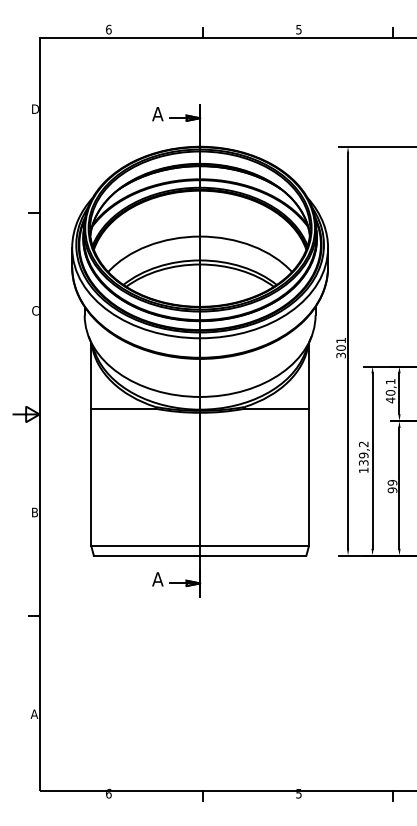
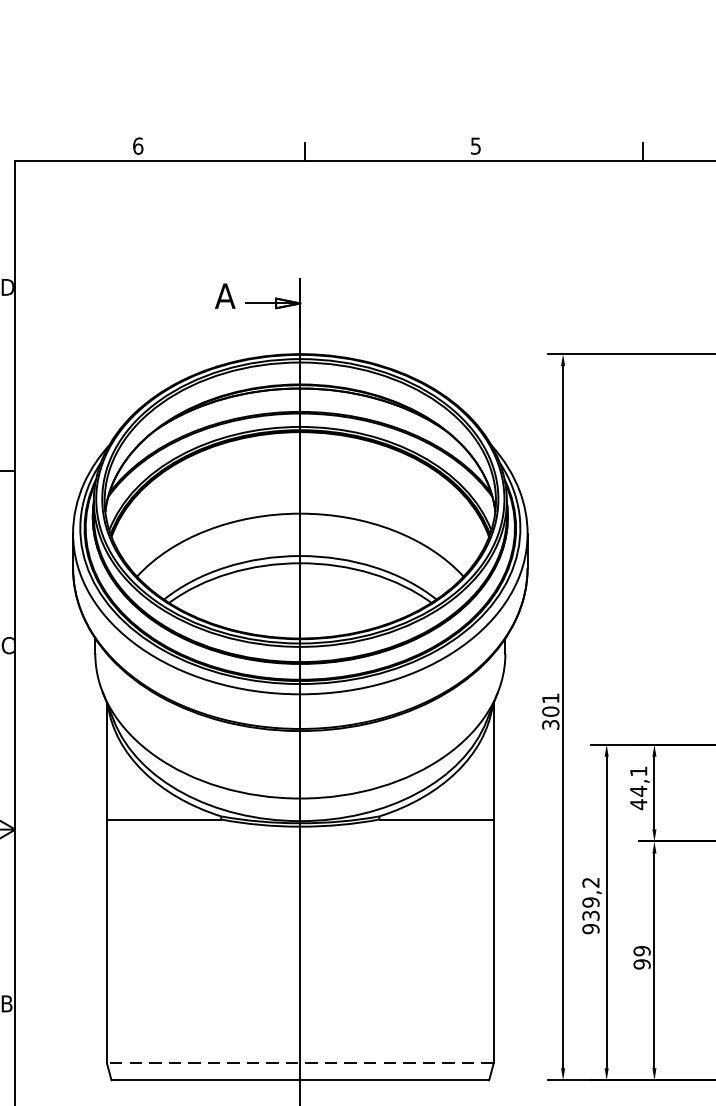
text: (390, 392) -> (638, 790), 40,1 -> 44,1
text: (363, 470) -> (590, 929), 139,2 -> 939,2
line: (200, 546) -> (300, 1064), solid -> dashed

